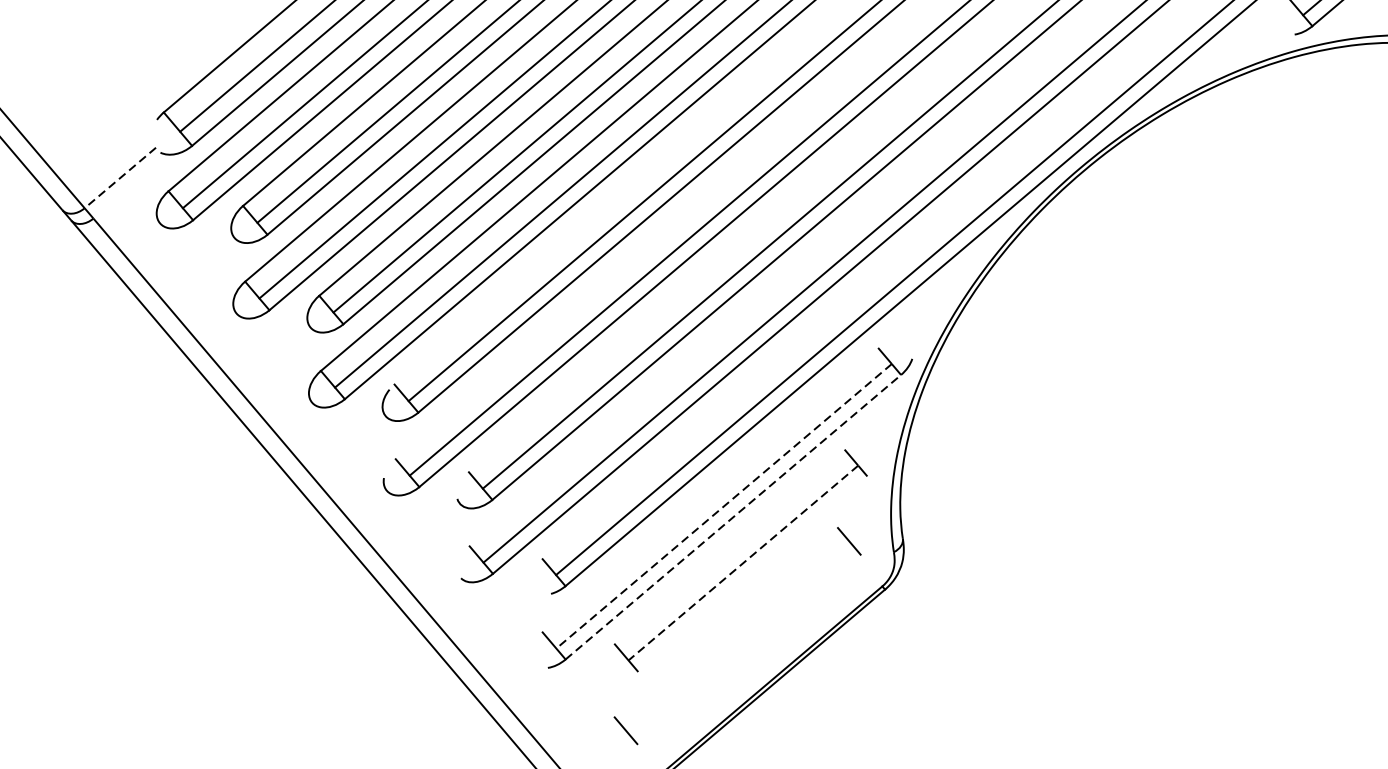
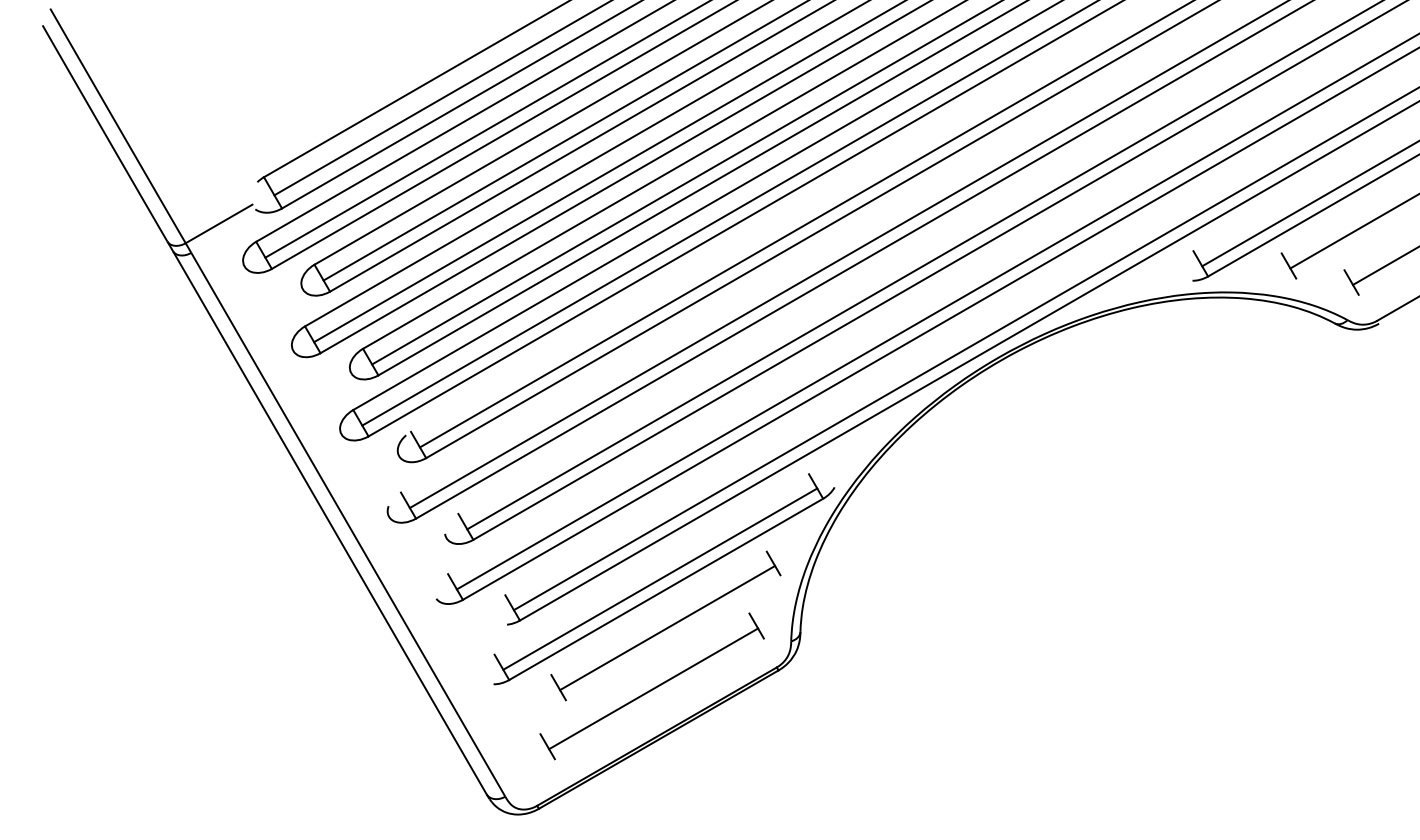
line: (120, 177) -> (219, 223), dashed -> solid
line: (723, 506) -> (659, 579), dashed -> solid
line: (733, 517) -> (666, 589), dashed -> solid
line: (743, 563) -> (667, 628), dashed -> solid
line: (739, 638) -> (653, 688), added

